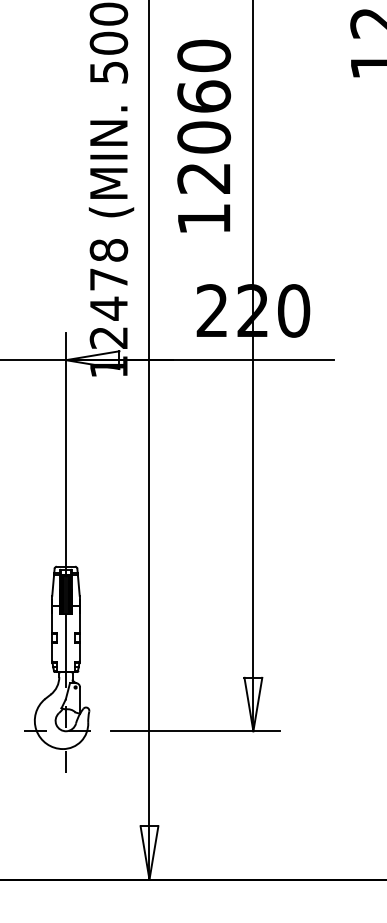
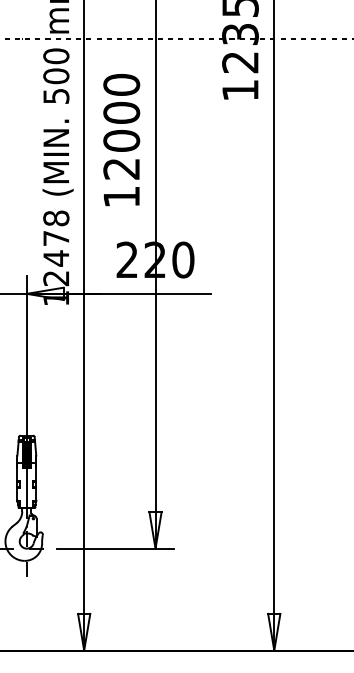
text: (203, 96) -> (121, 112), 12060 -> 12000

